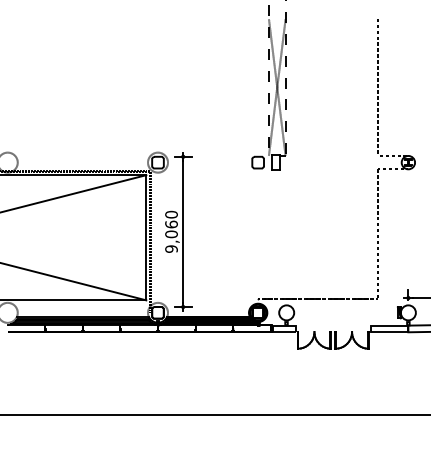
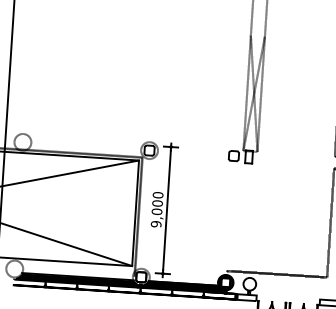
text: (171, 224) -> (157, 203), 9,060 -> 9,000

